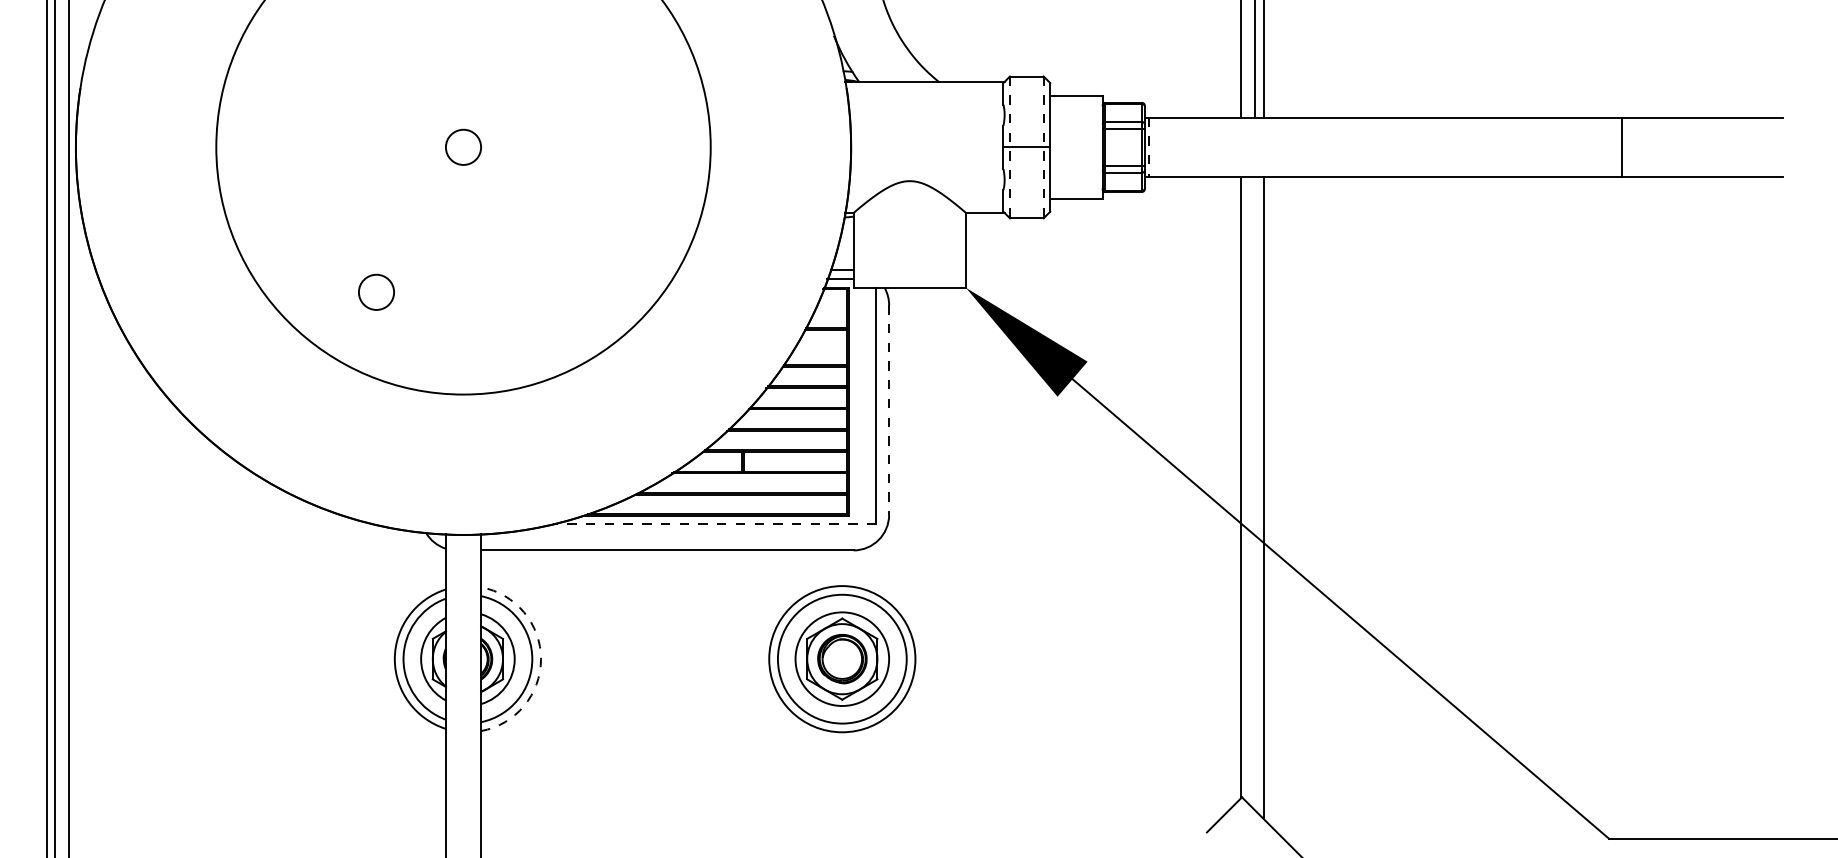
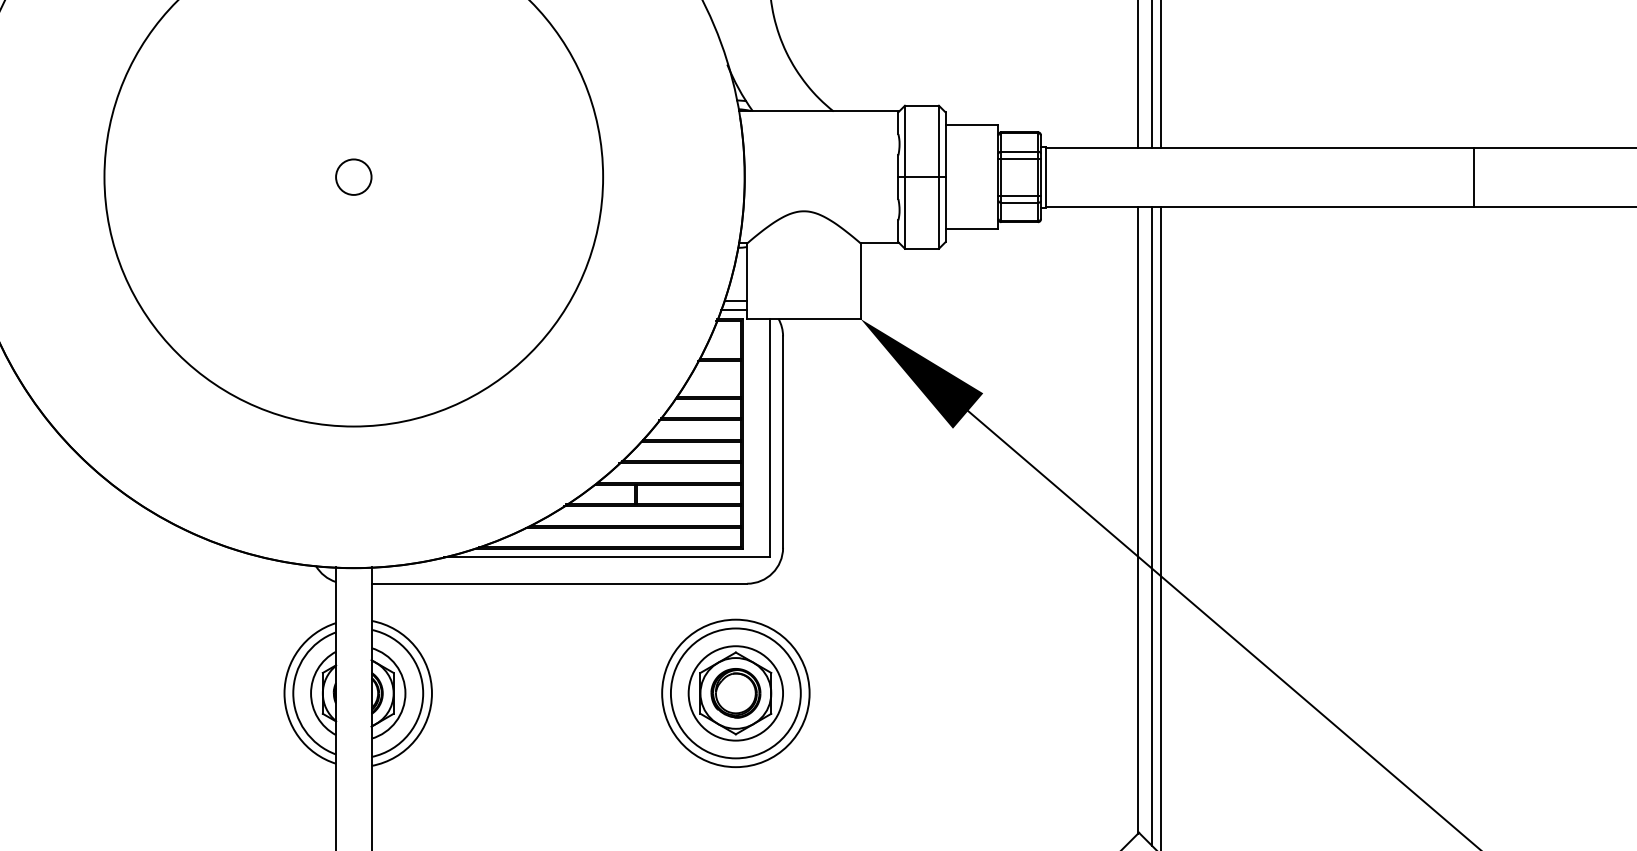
line: (1009, 147) -> (904, 177), dashed -> solid
line: (1043, 147) -> (938, 177), dashed -> solid
line: (1149, 147) -> (1045, 177), dashed -> solid
line: (1622, 147) -> (1474, 177), moved
circle: (376, 291) -> (266, 322), removed
line: (889, 410) -> (783, 442), dashed -> solid
line: (1255, 493) -> (1152, 526), added
line: (714, 524) -> (606, 557), dashed -> solid
arc: (541, 659) -> (432, 693), dashed -> solid

